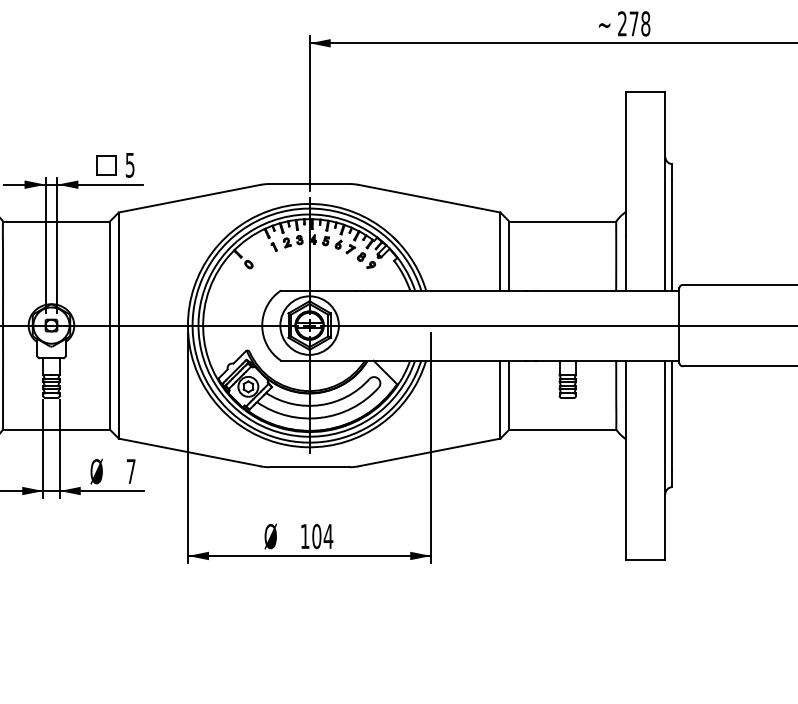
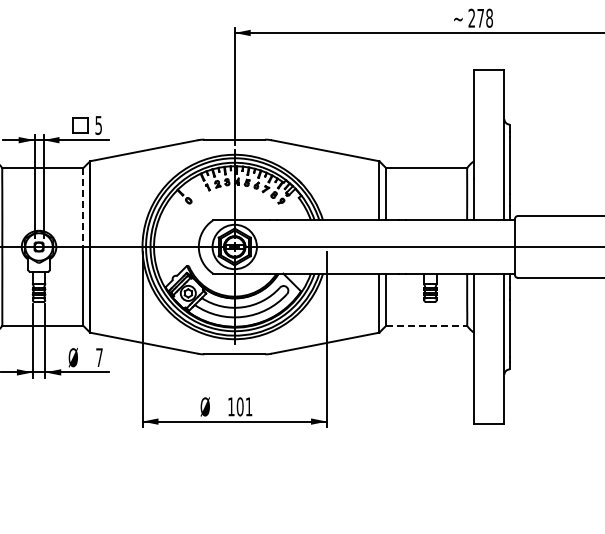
line: (110, 274) -> (83, 208), solid -> dashed
line: (562, 429) -> (426, 325), solid -> dashed
text: (327, 536) -> (248, 406), 104 -> 101

